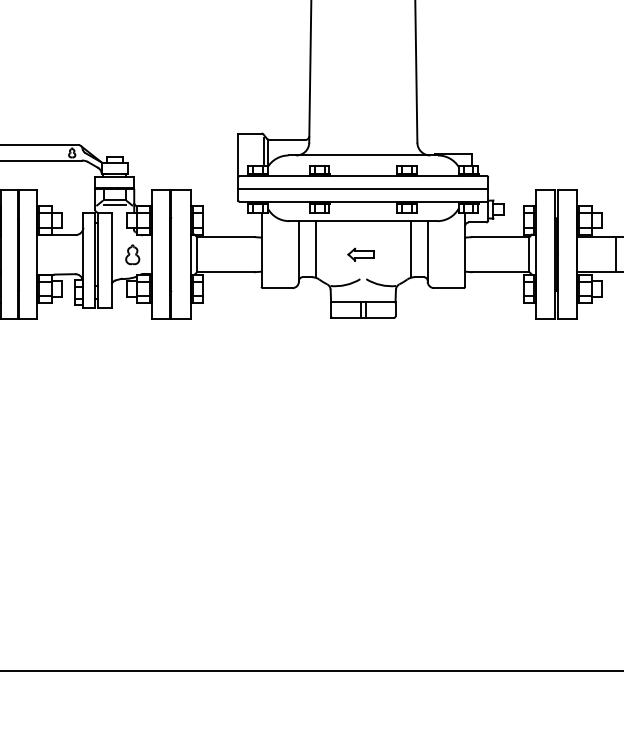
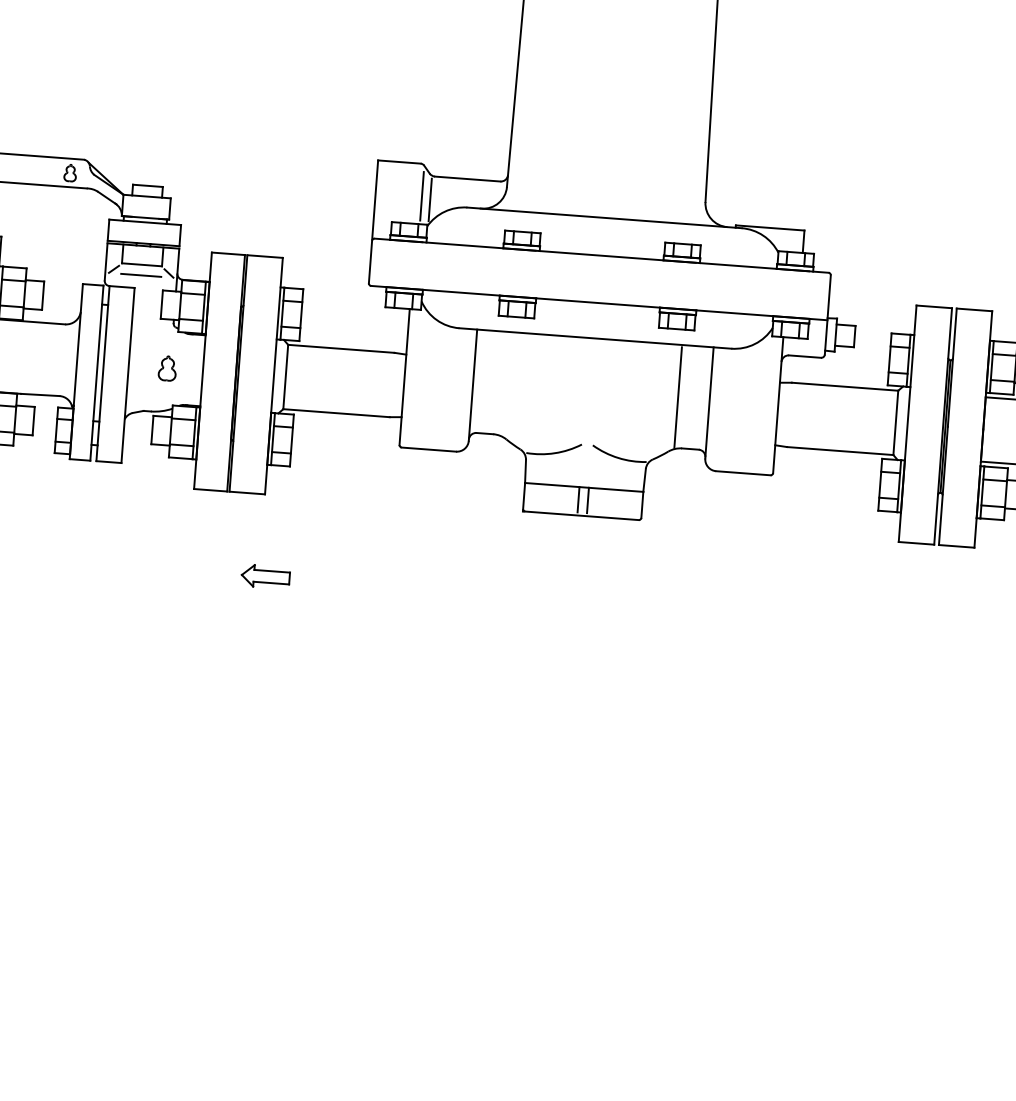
line: (363, 188) -> (600, 278), removed
line: (316, 249) -> (505, 384), removed
part: (132, 254) -> (167, 367), size x0.7
part: (360, 254) -> (264, 576), moved

